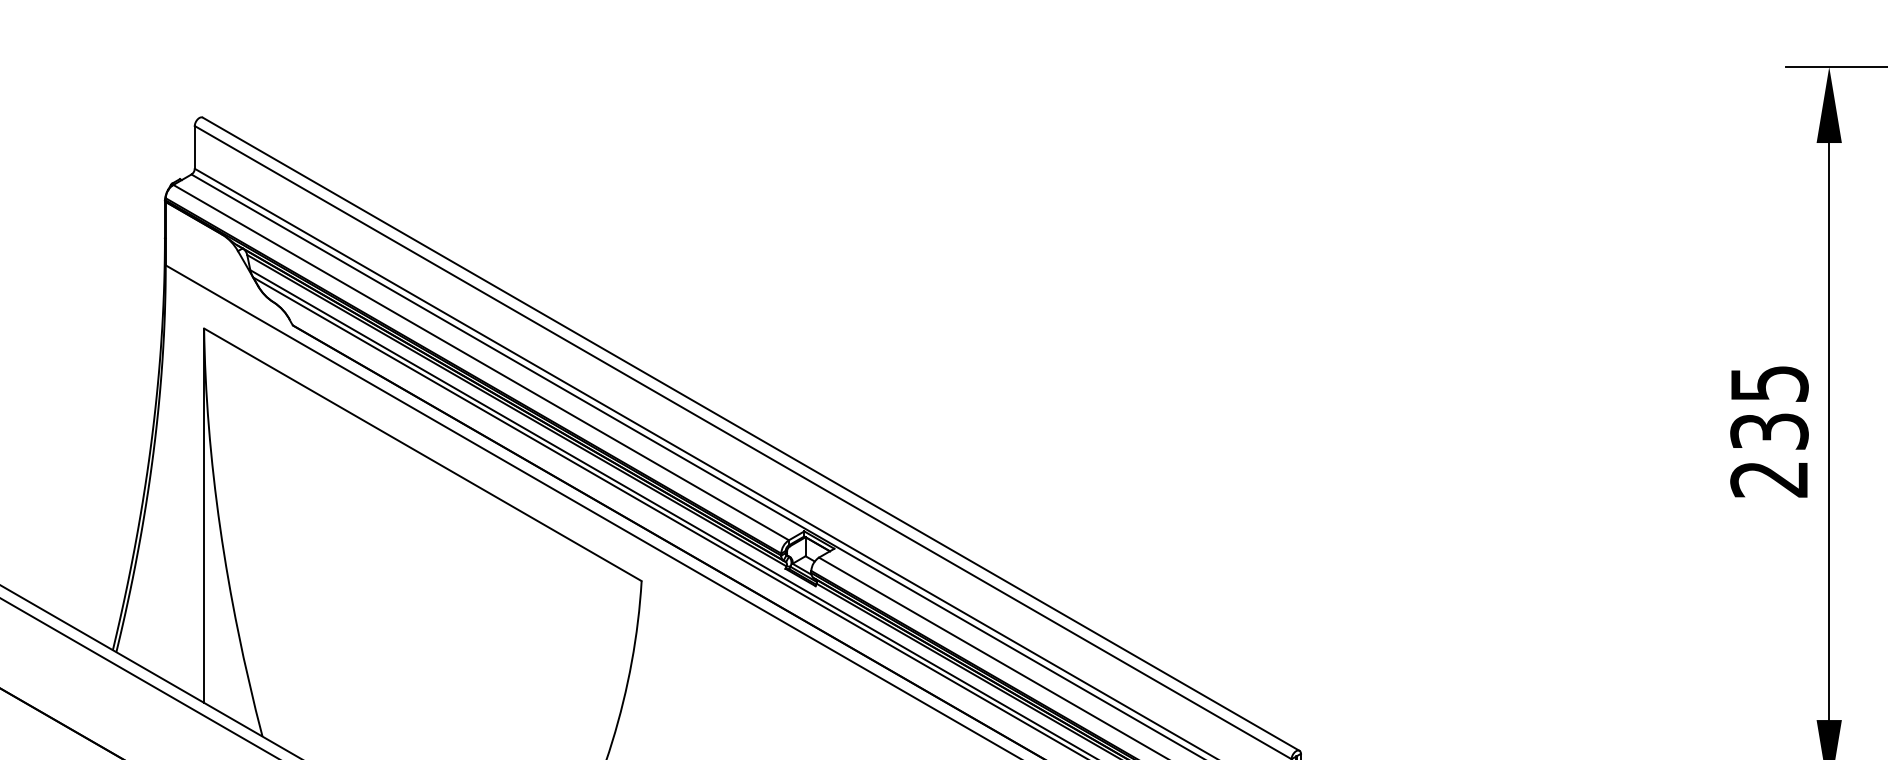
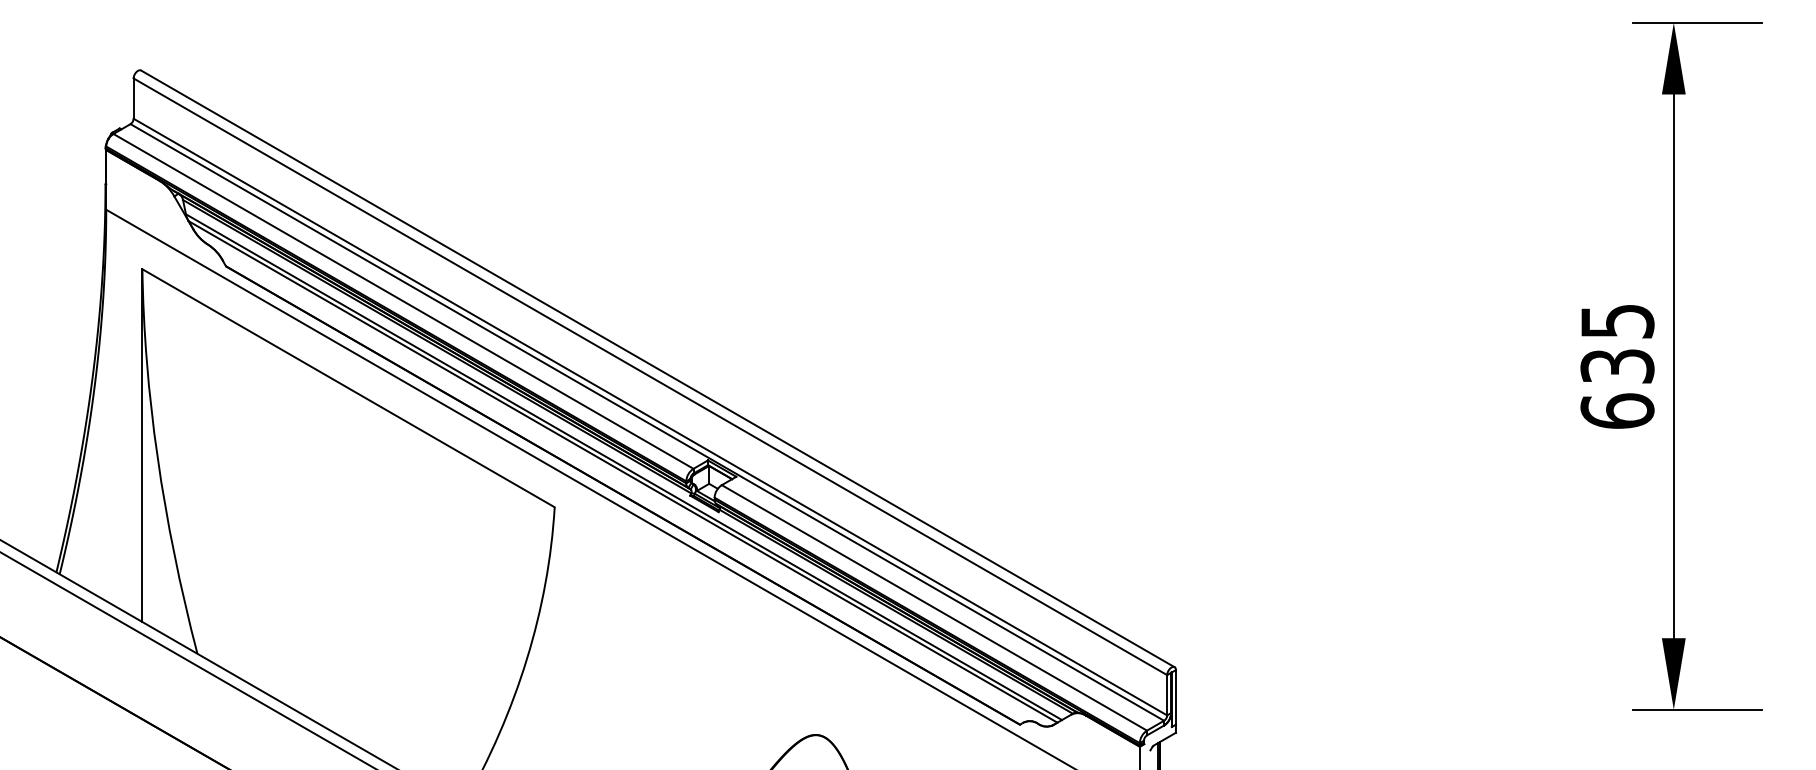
text: (1769, 478) -> (1617, 410), 235 -> 635

